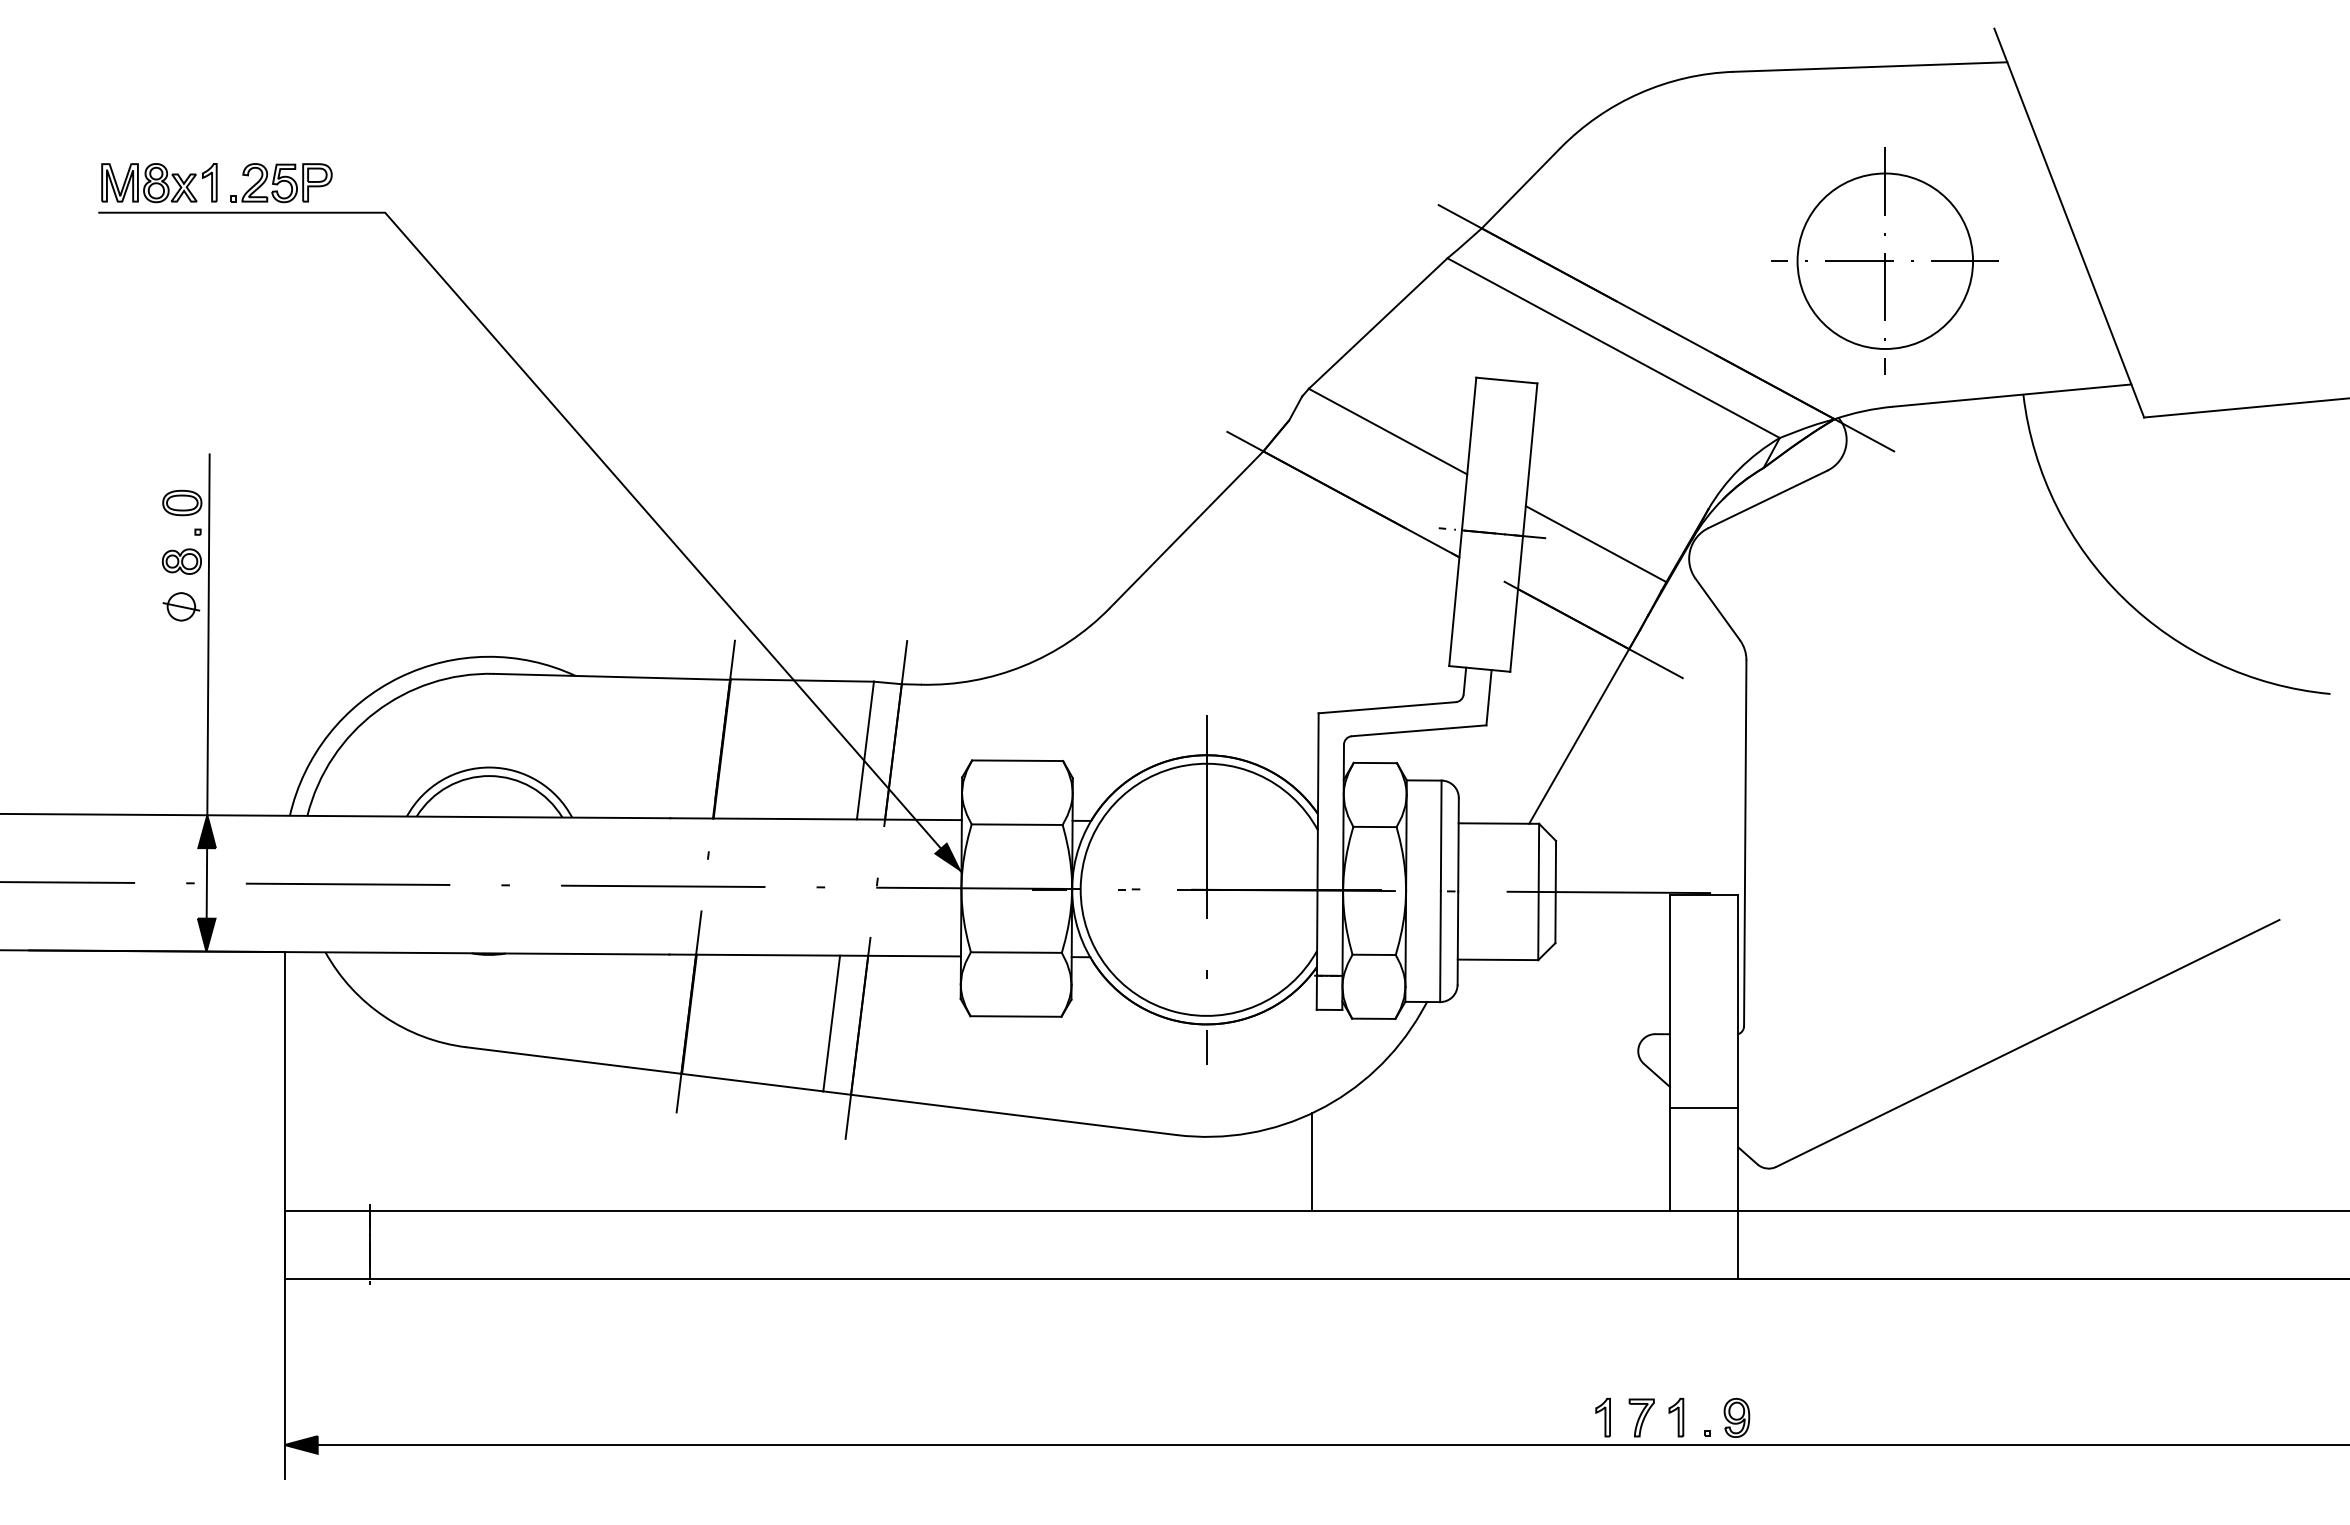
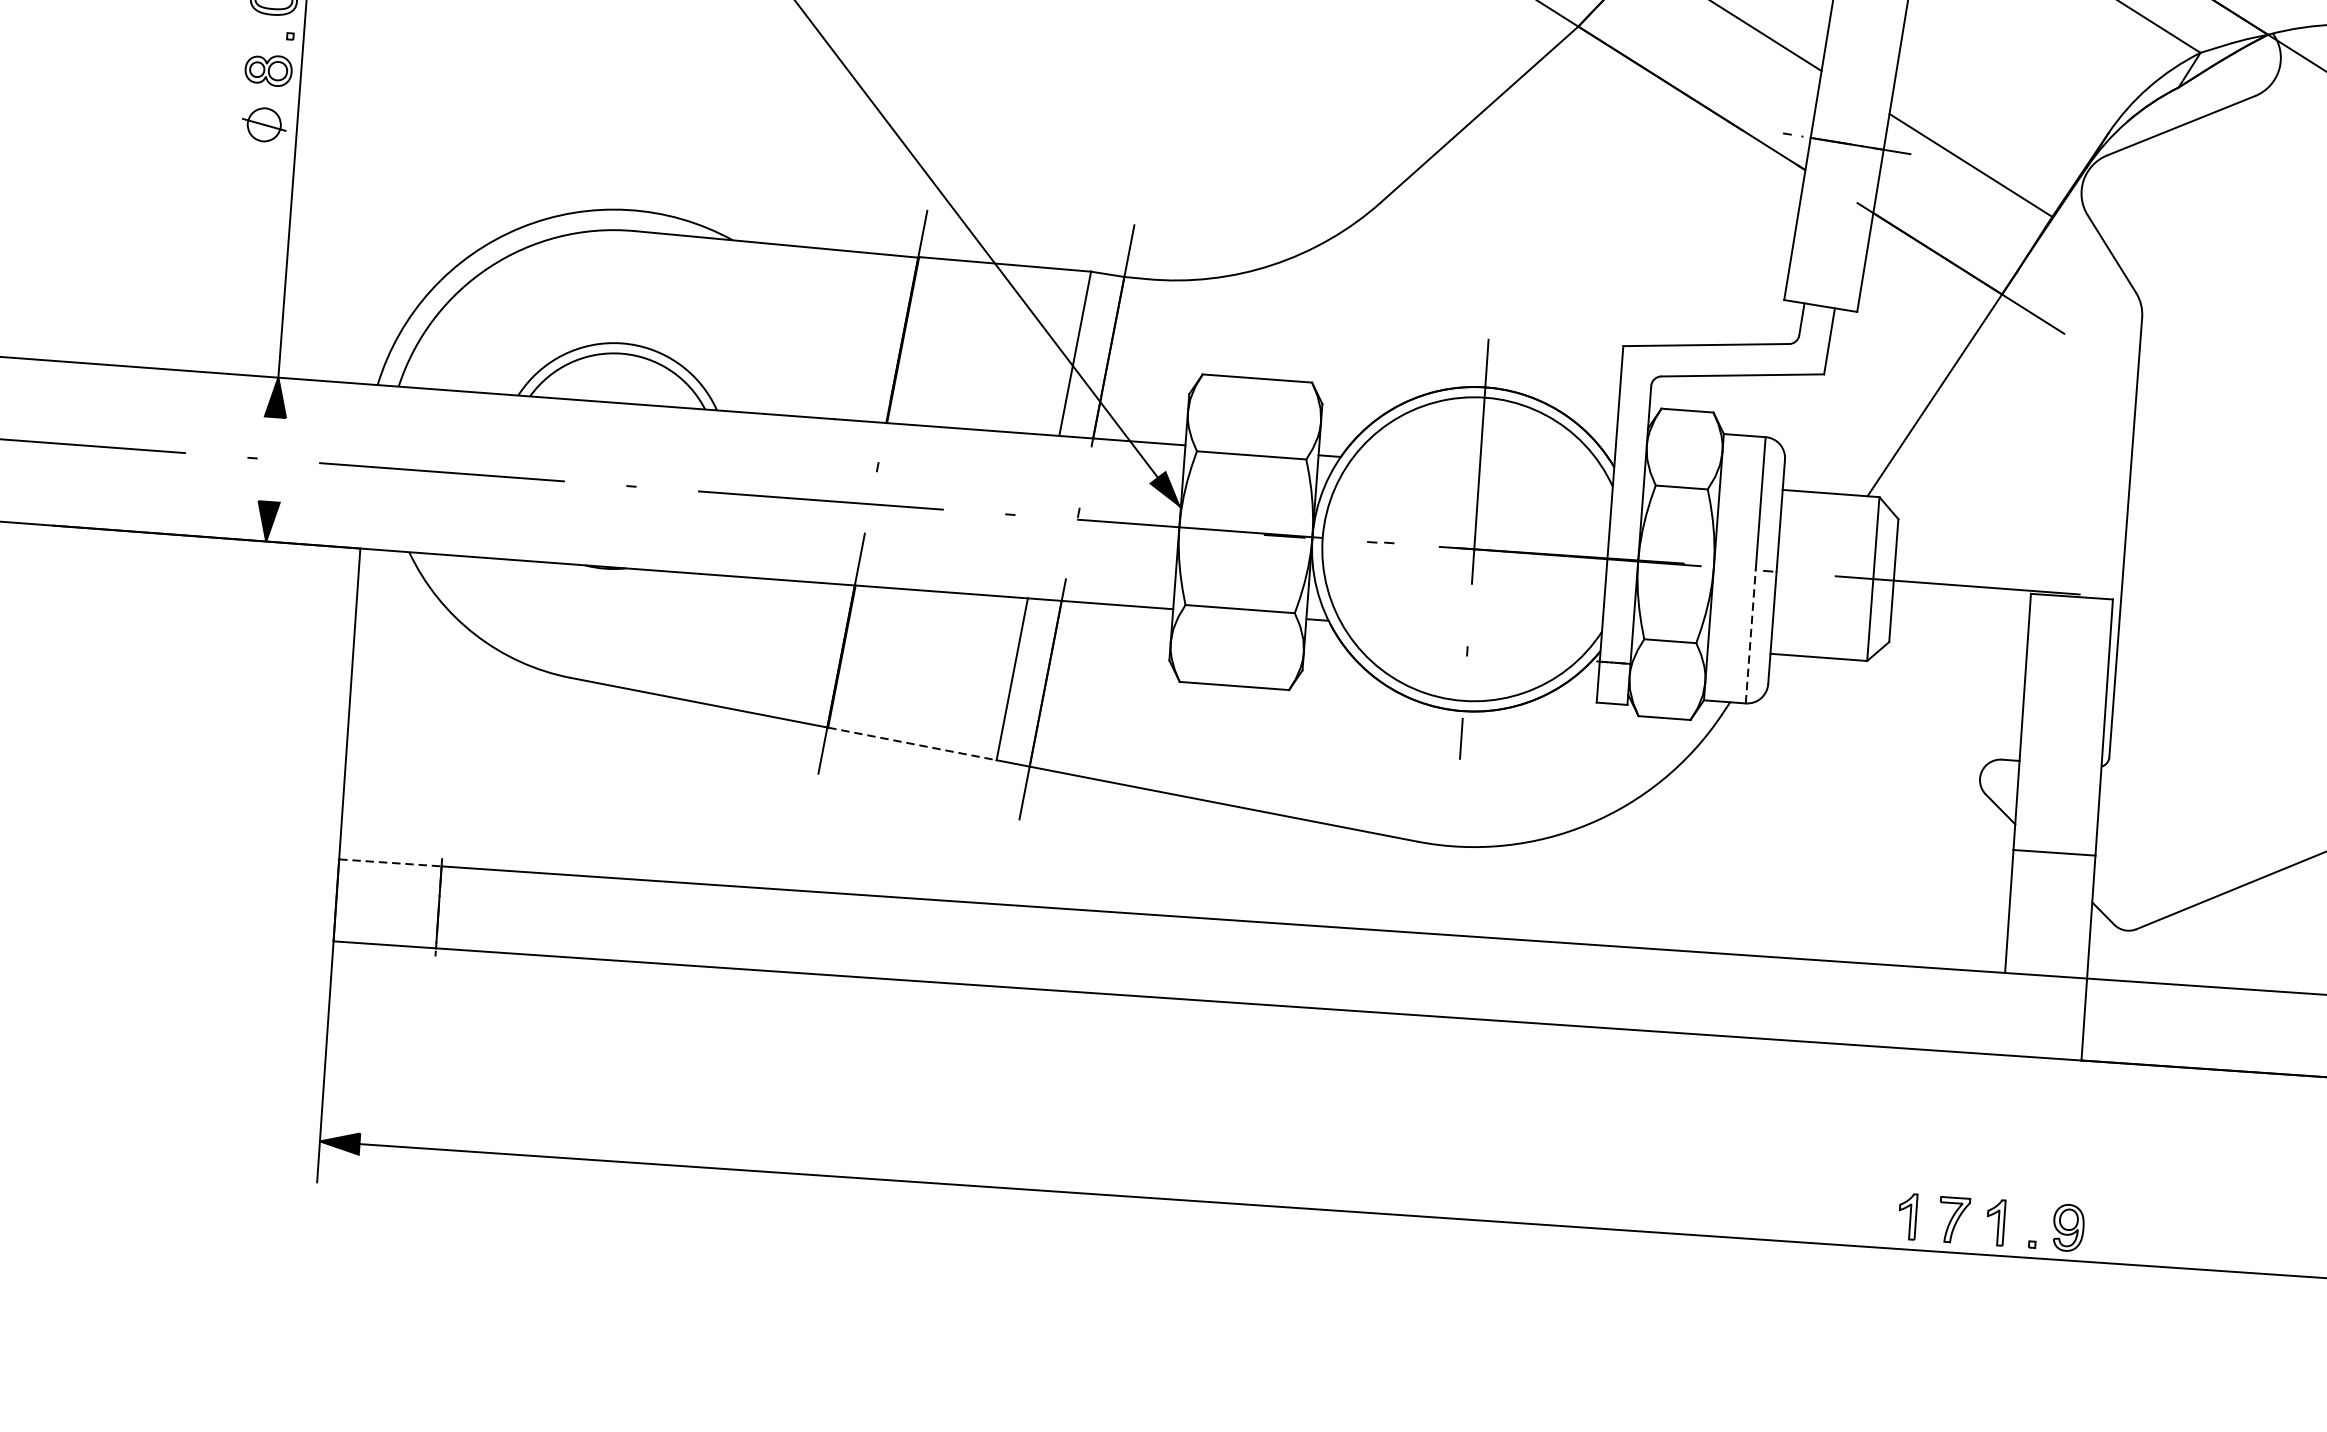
line: (206, 883) -> (271, 459), removed
line: (1440, 946) -> (1750, 636), solid -> dashed
line: (753, 1082) -> (913, 743), solid -> dashed
line: (1312, 1161) -> (1579, 884), removed
line: (327, 1210) -> (390, 862), solid -> dashed

